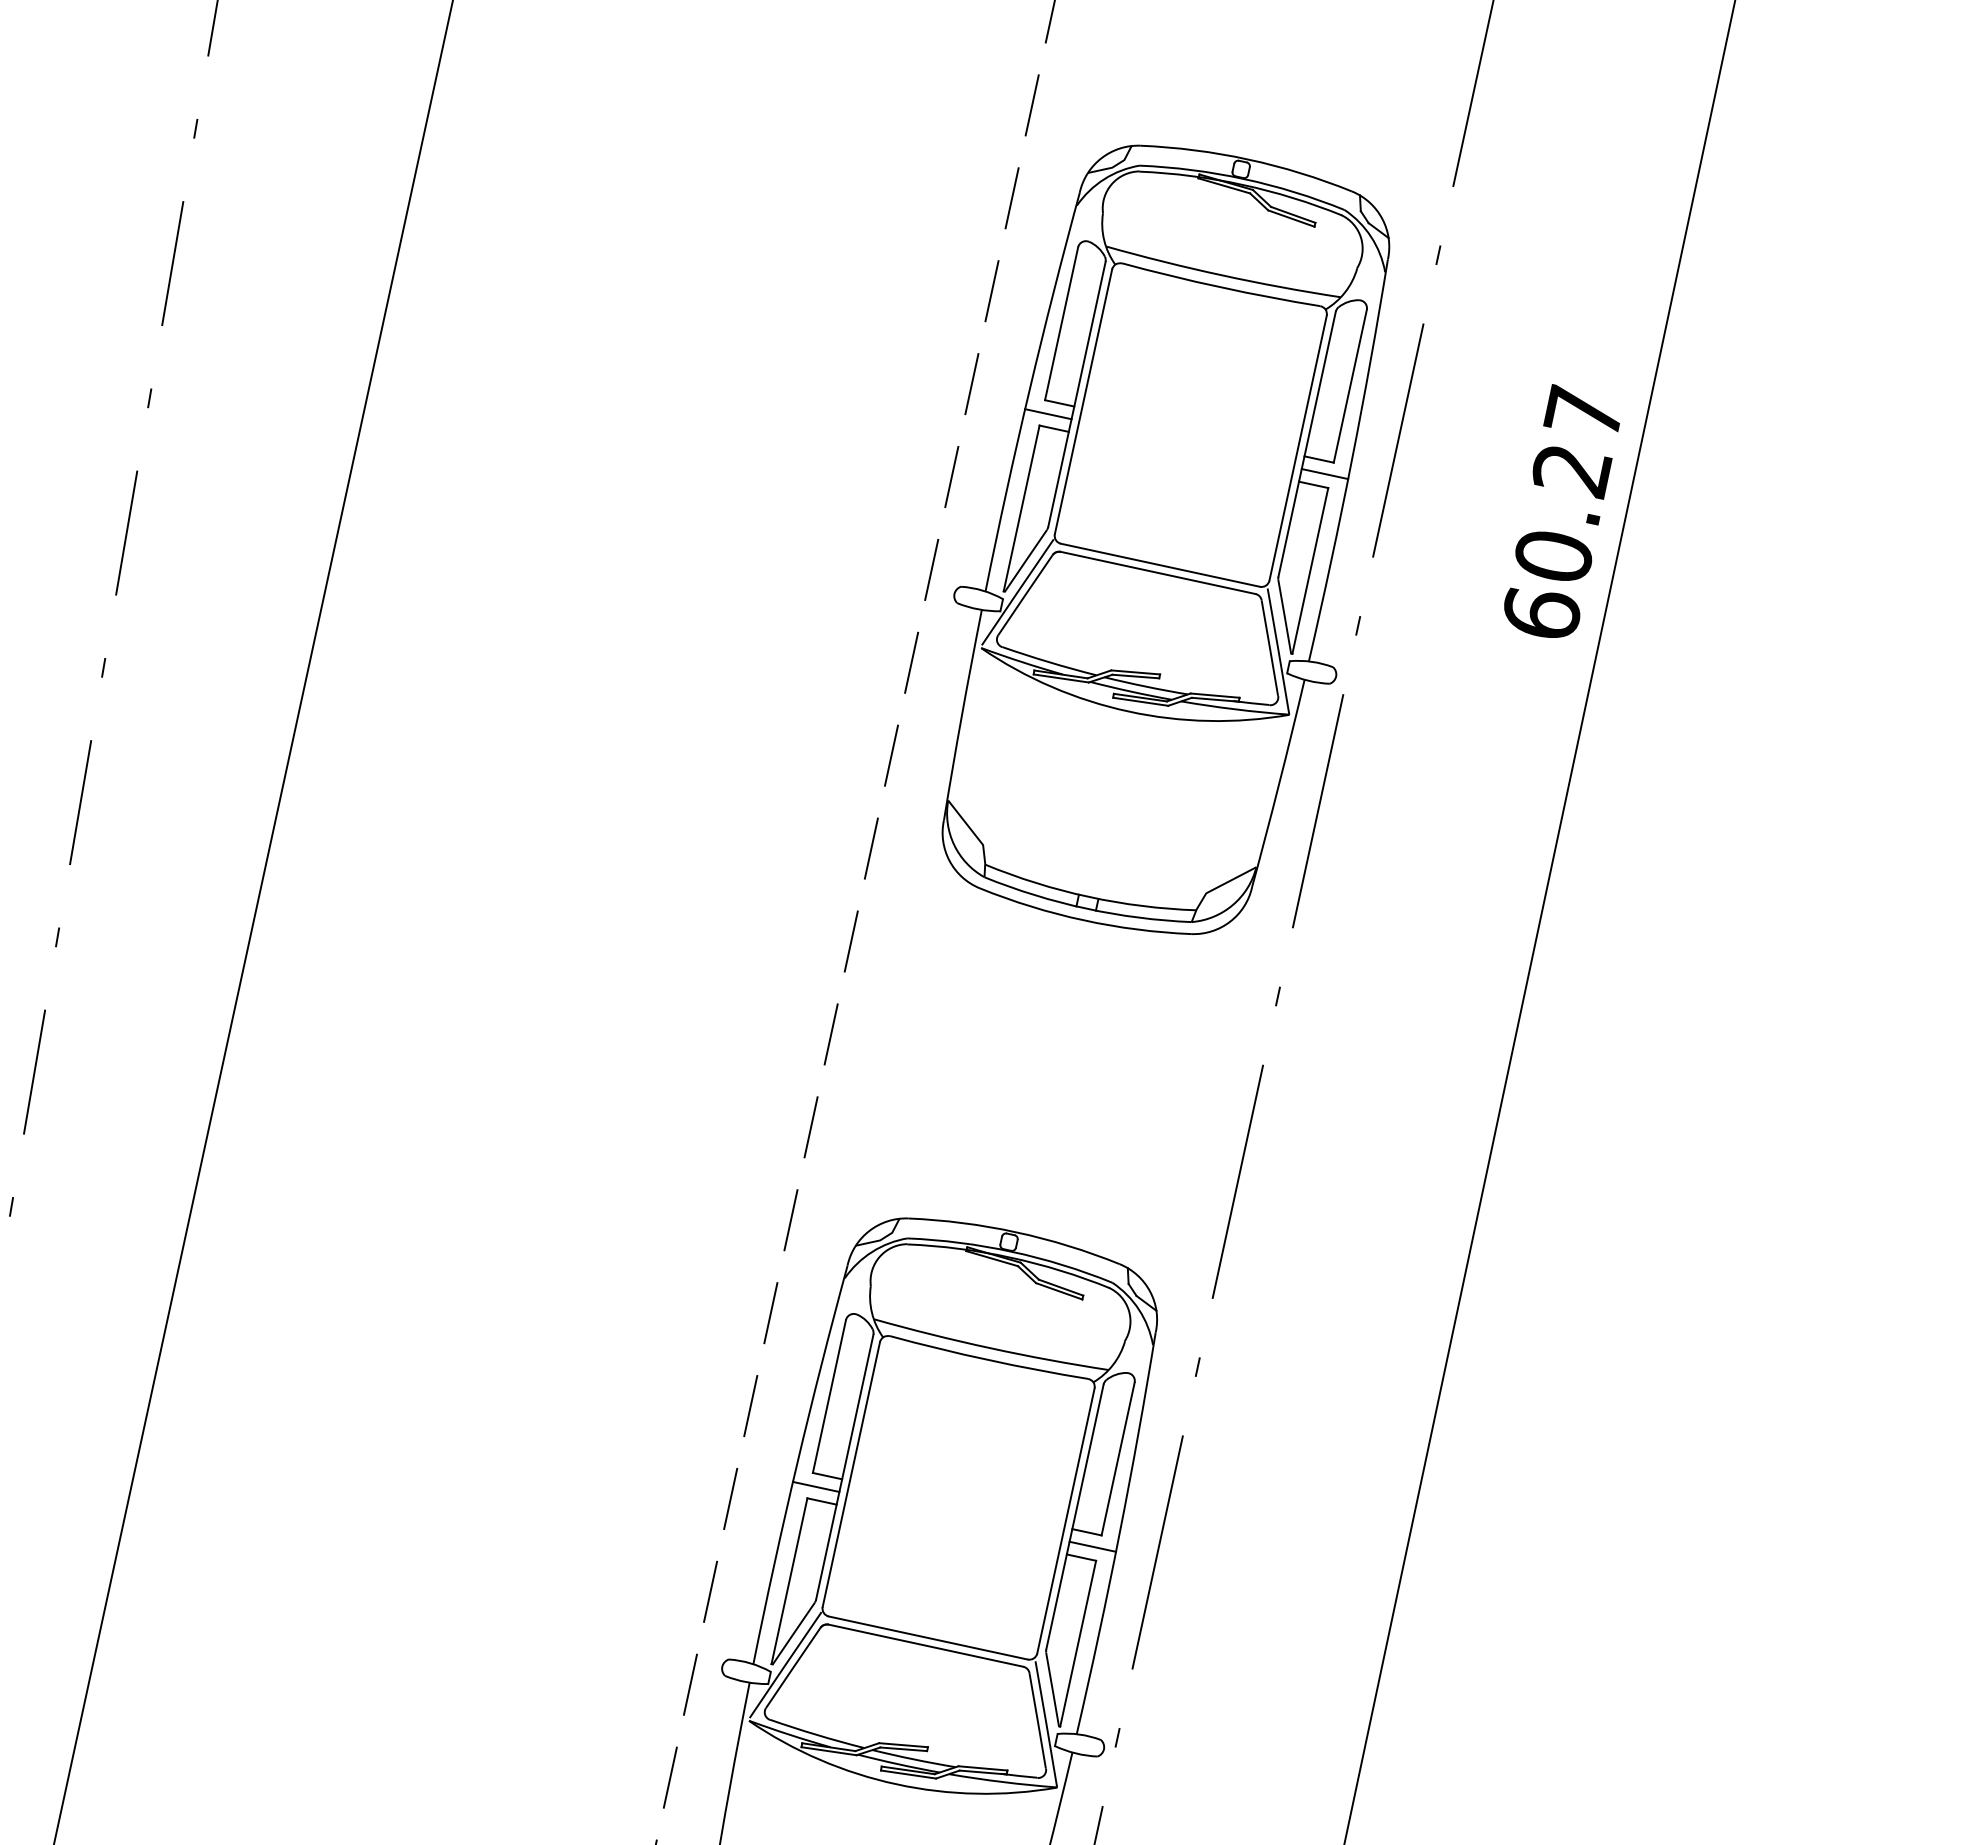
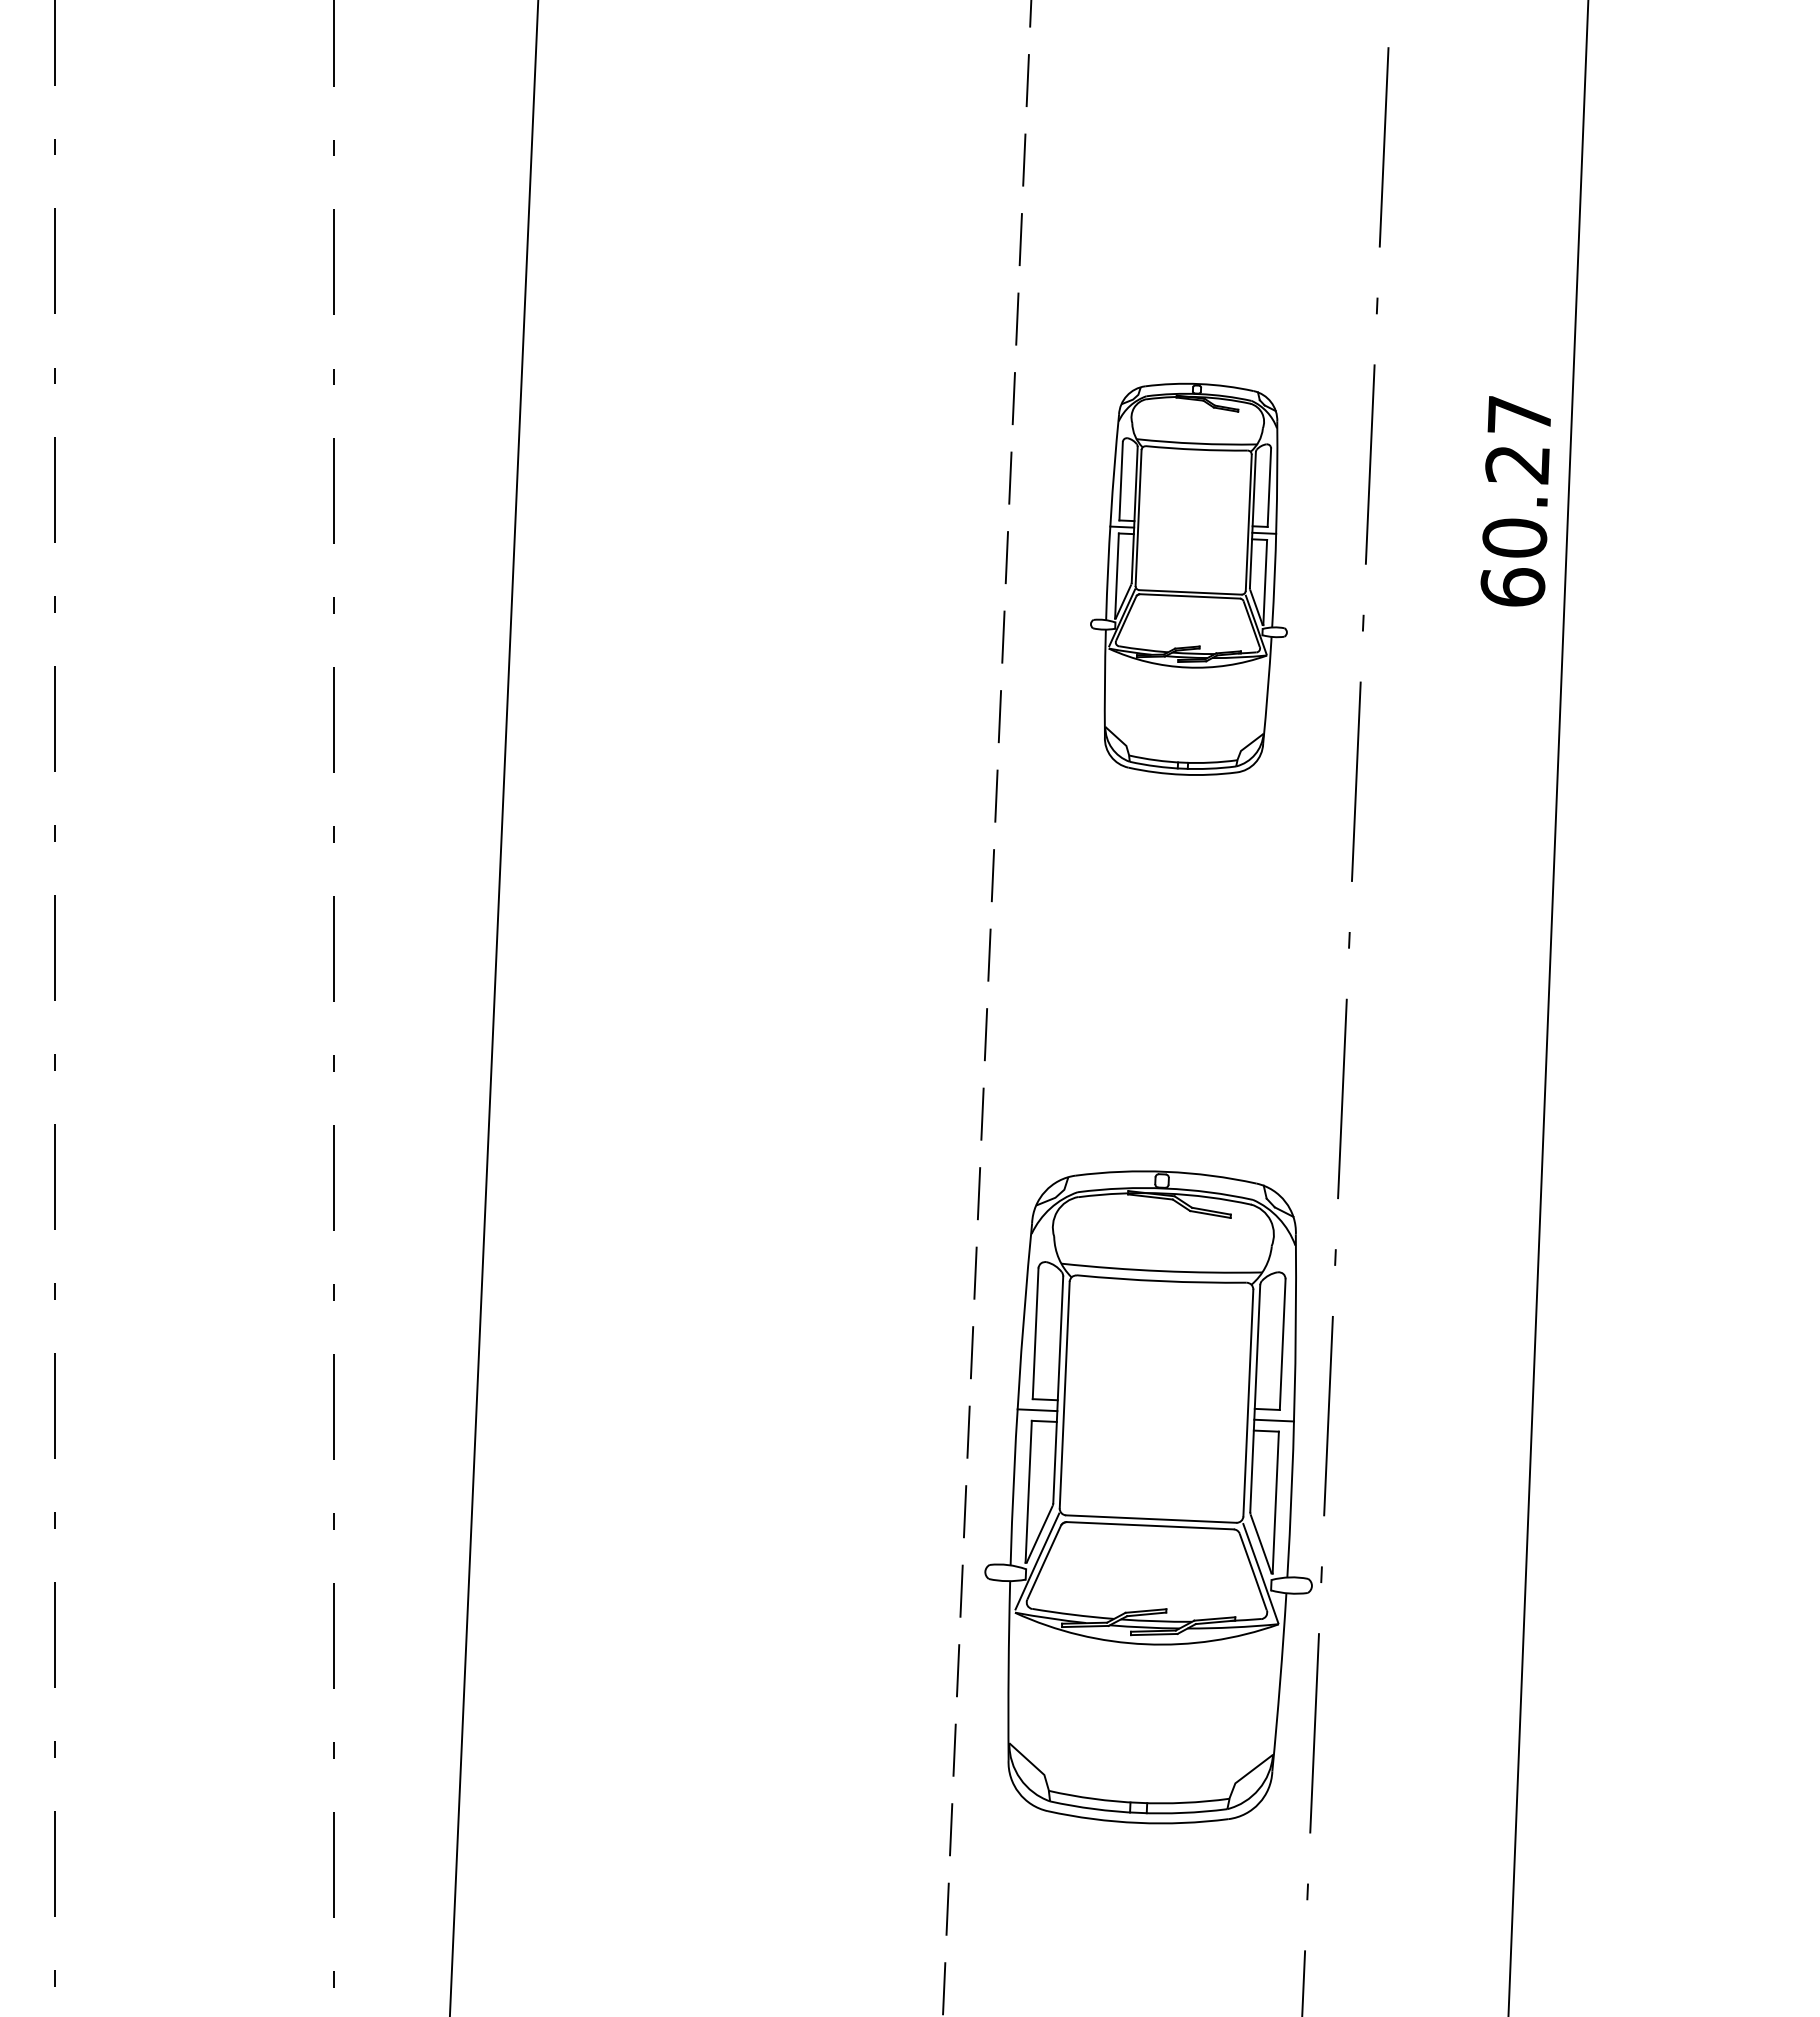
part: (1161, 539) -> (1188, 579), size x0.6

